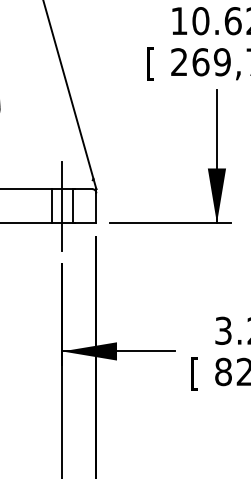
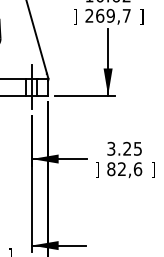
text: (151, 63) -> (75, 16), [ -> ]
text: (193, 372) -> (96, 169), [ -> ]

